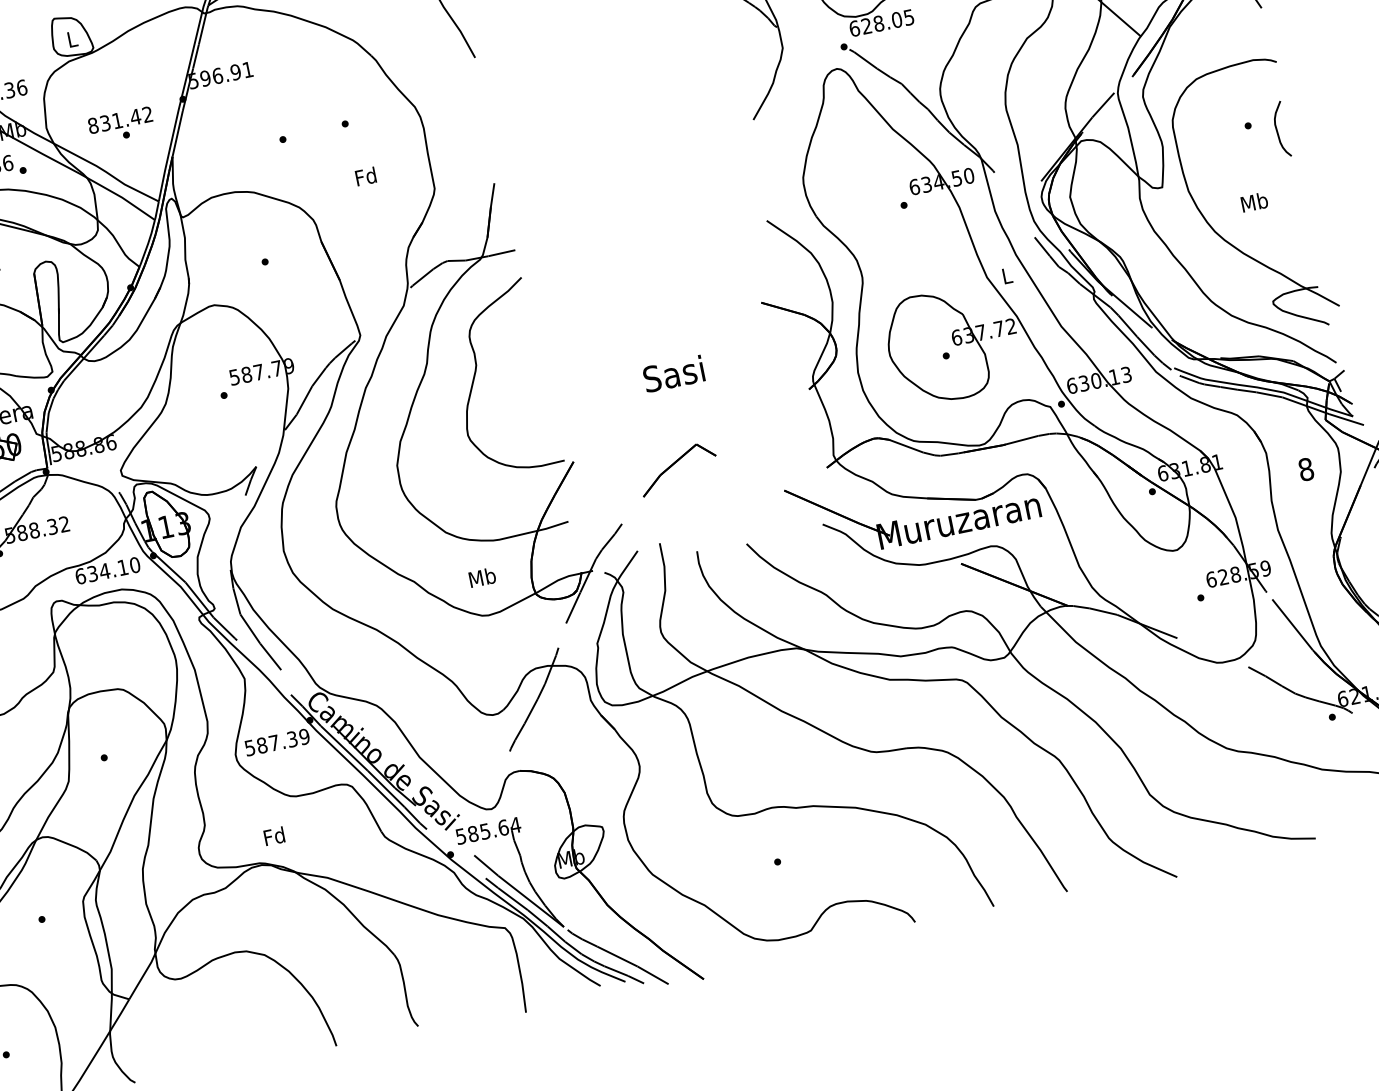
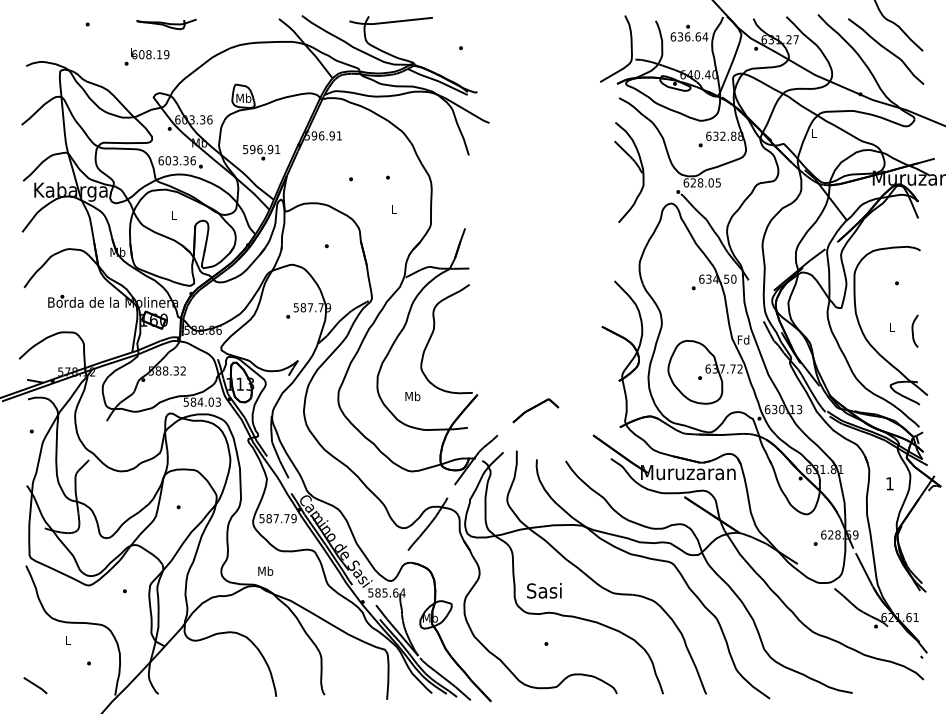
text: (71, 38) -> (243, 97), L -> Mb
text: (120, 120) -> (261, 149), 831.42 -> 596.91
curve: (1278, 128) -> (913, 330), moved
text: (365, 176) -> (393, 209), Fd -> L
text: (1253, 201) -> (891, 326), Mb -> L
text: (1006, 275) -> (743, 339), L -> Fd
text: (673, 373) -> (544, 590), moved
text: (1305, 469) -> (889, 483), 8 -> 1
text: (107, 569) -> (202, 401), 634.10 -> 584.03
text: (481, 577) -> (412, 396), moved
text: (291, 739) -> (286, 518), 587.39 -> 587.79
text: (274, 835) -> (265, 570), Fd -> Mb

